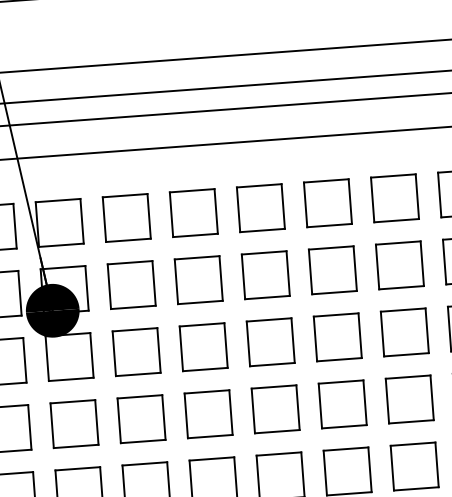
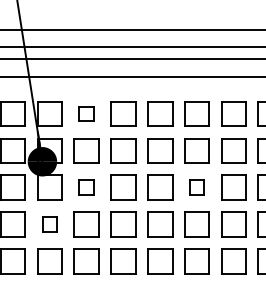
part: (126, 216) -> (86, 113), size x0.6
part: (336, 337) -> (196, 187), size x0.6
part: (136, 351) -> (86, 187), size x0.6
part: (74, 424) -> (49, 224), size x0.6

